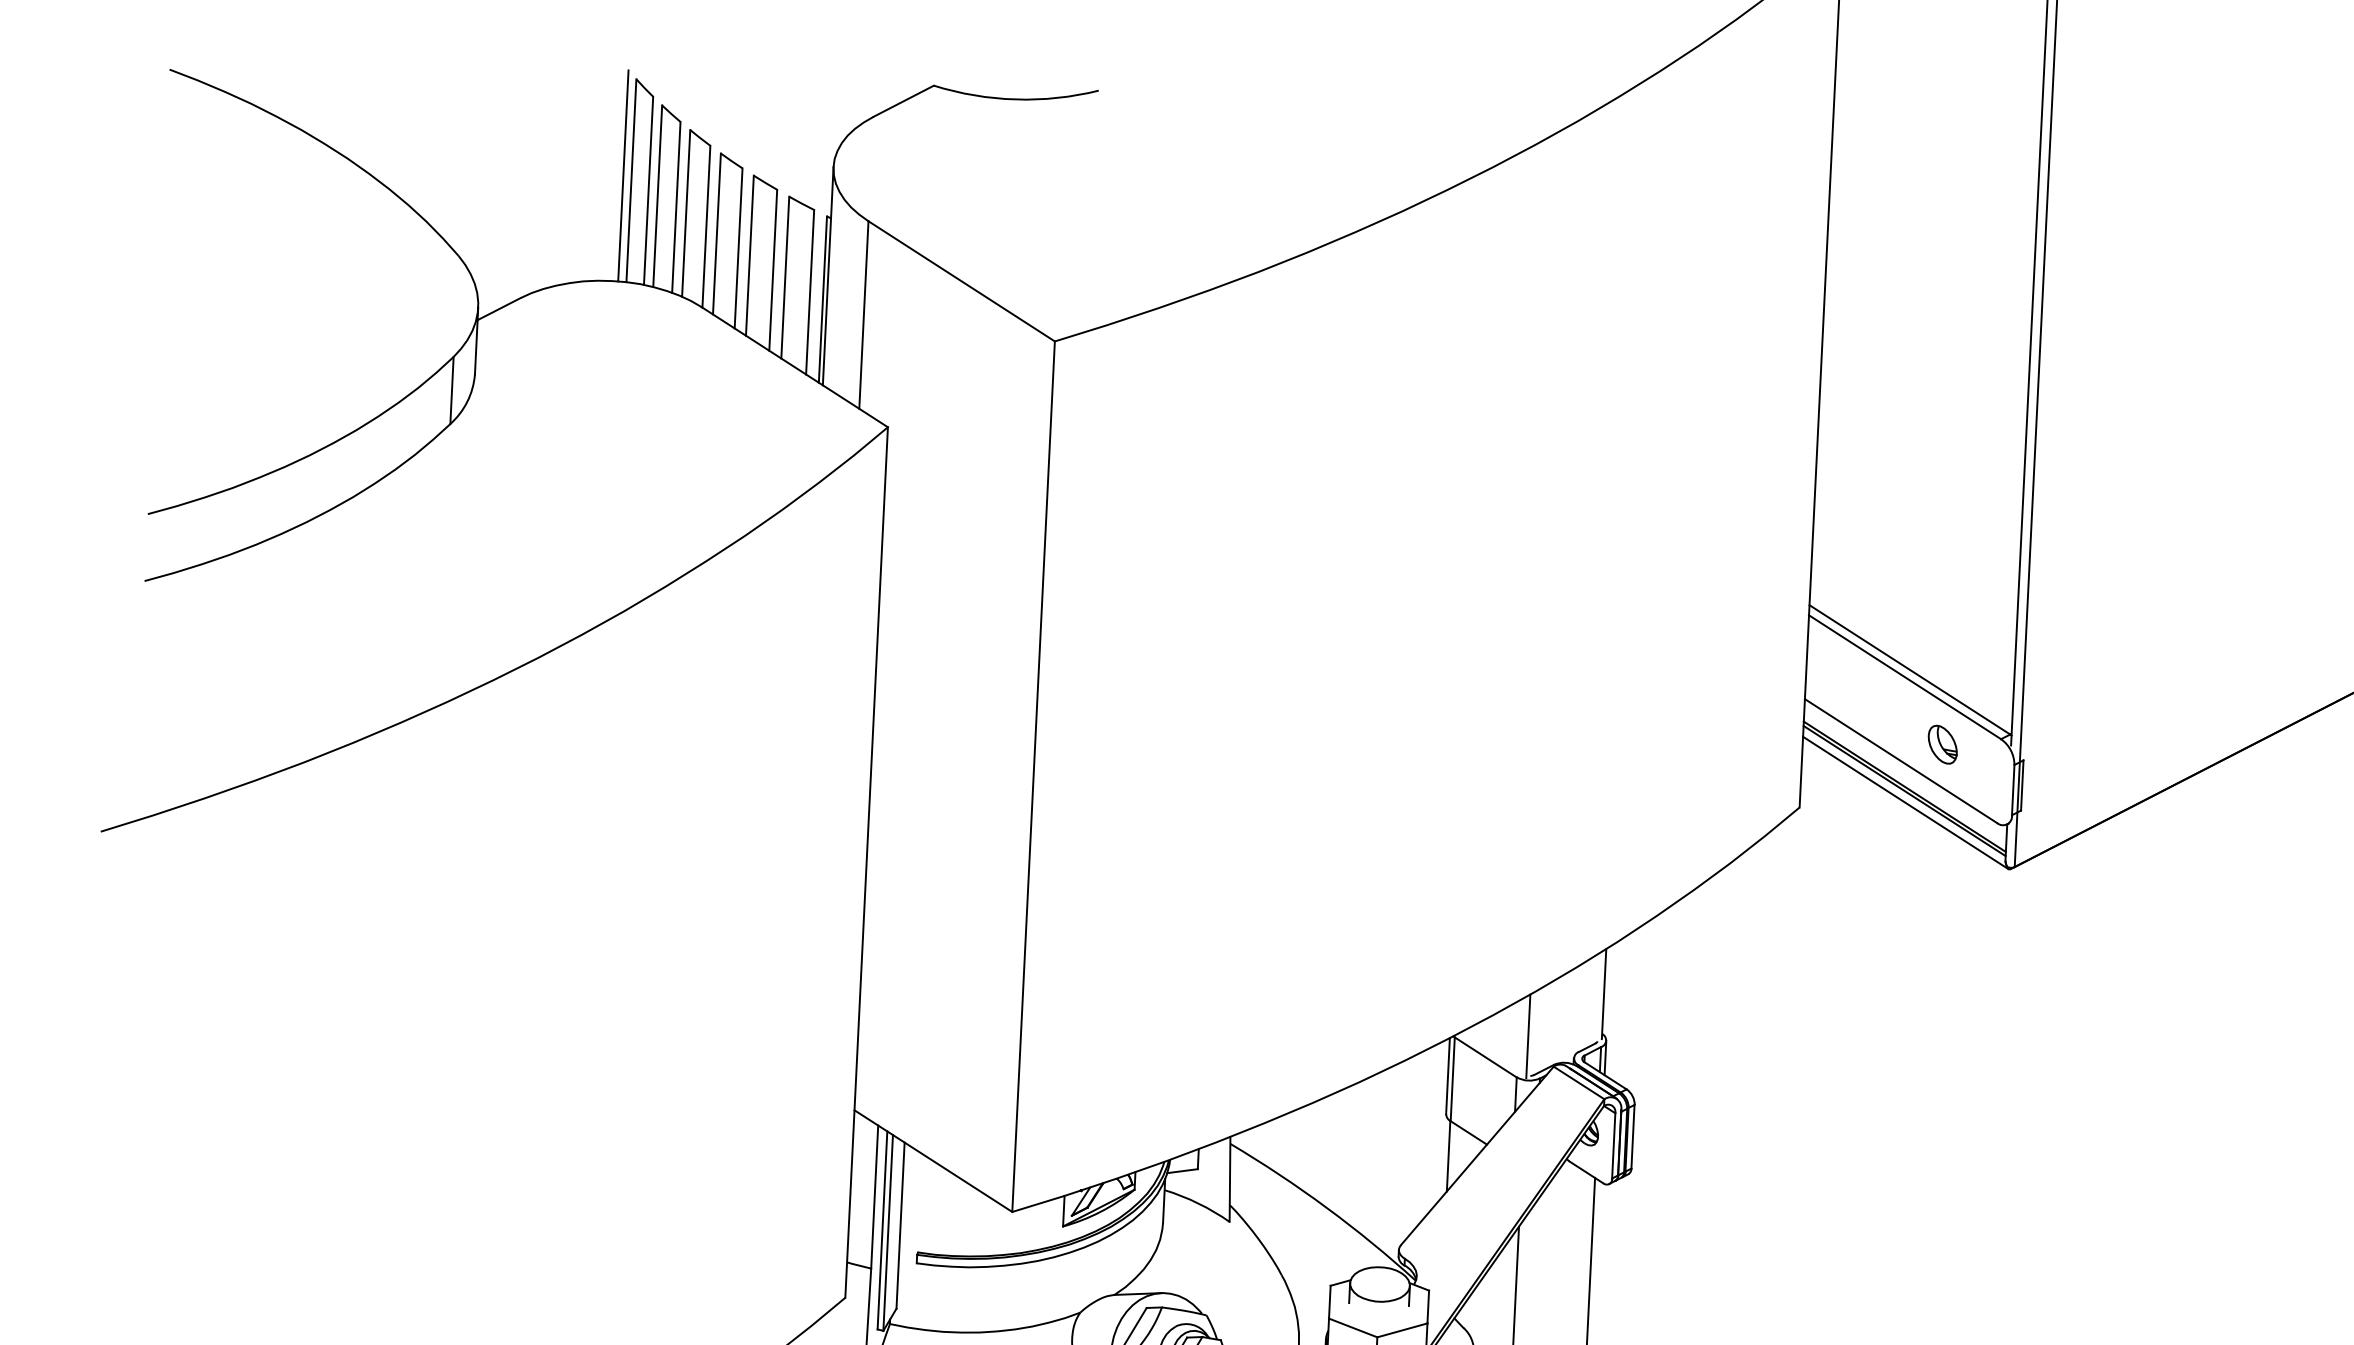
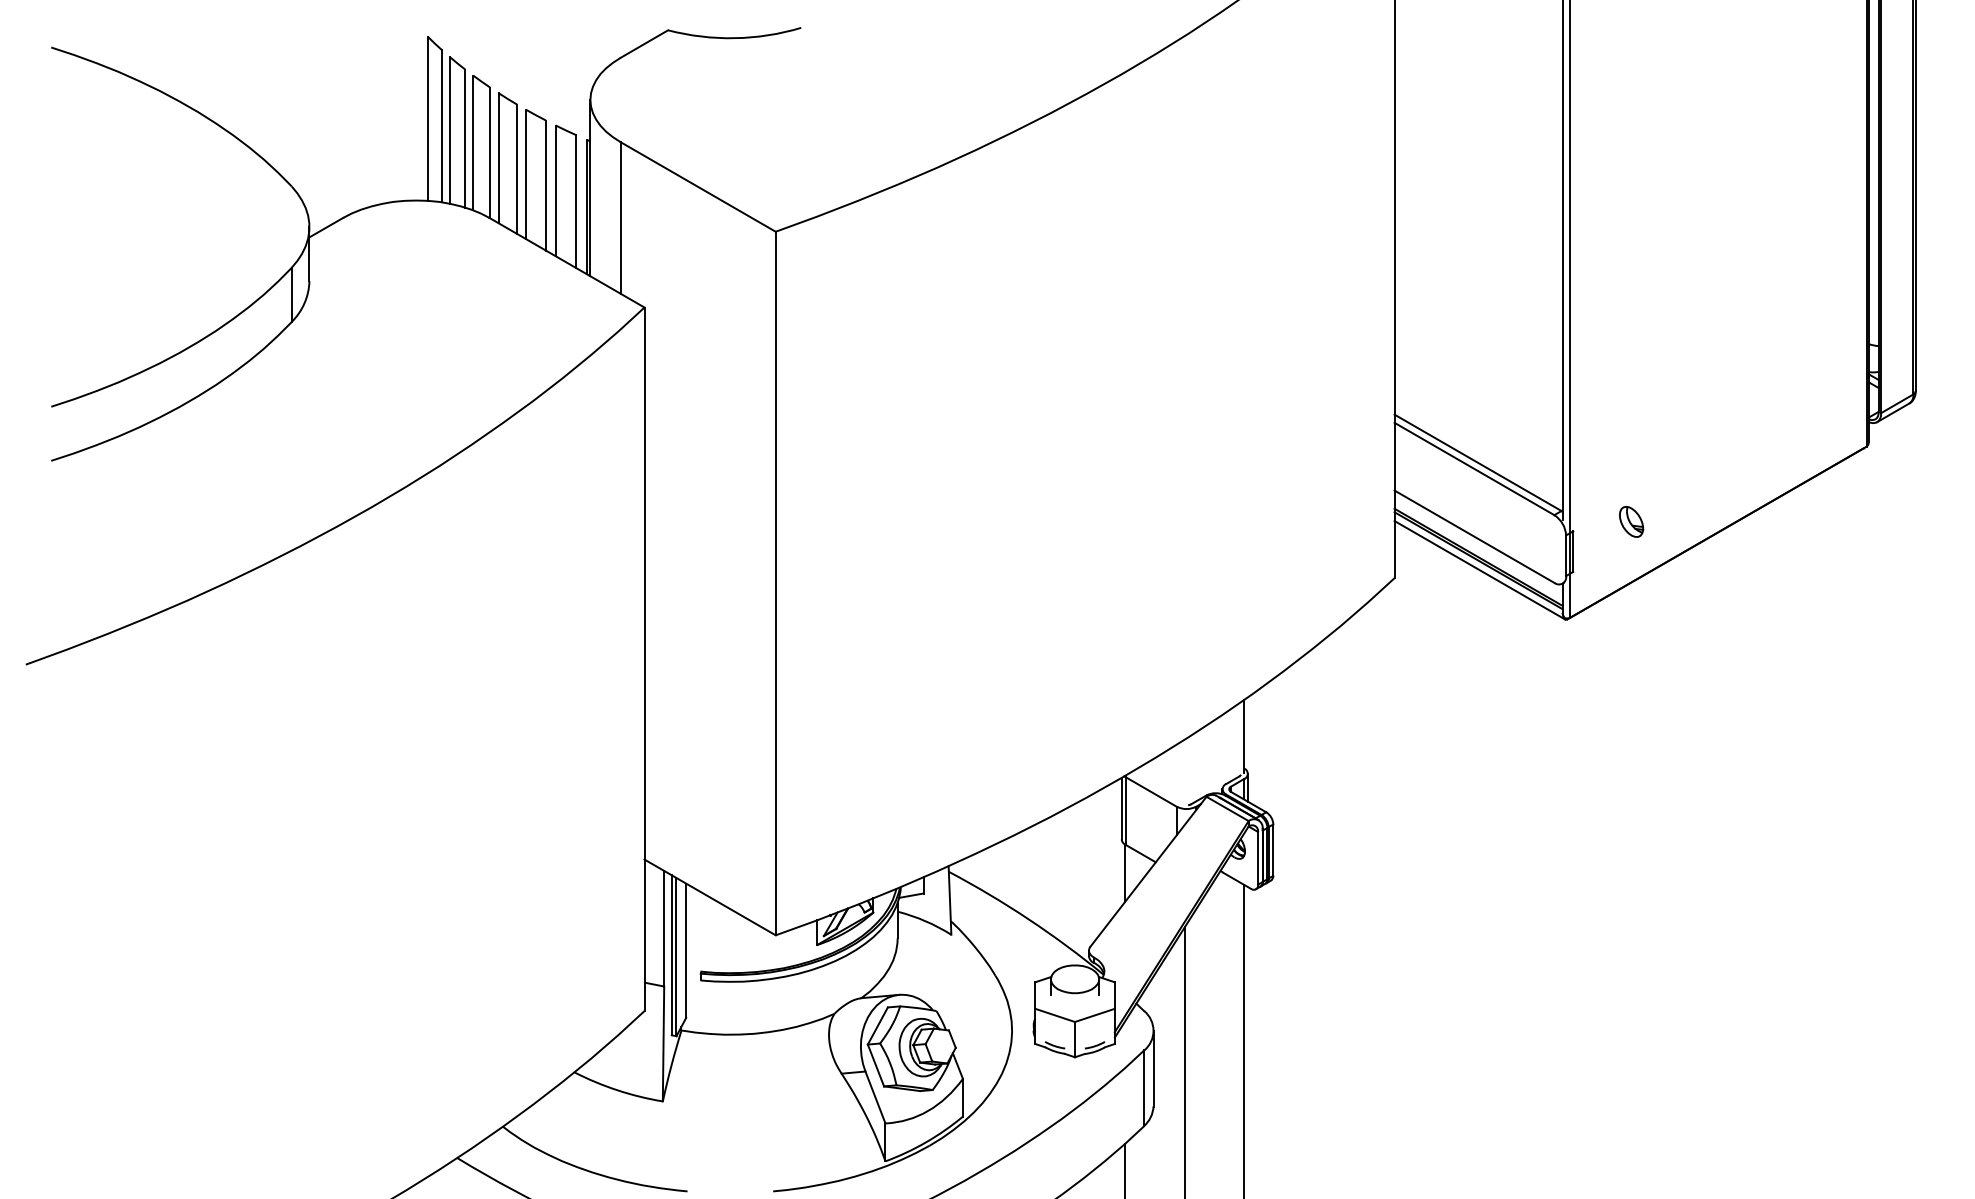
line: (623, 176) -> (421, 115), removed
part: (1942, 744) -> (1631, 521), moved
line: (1527, 1036) -> (1184, 773), removed

